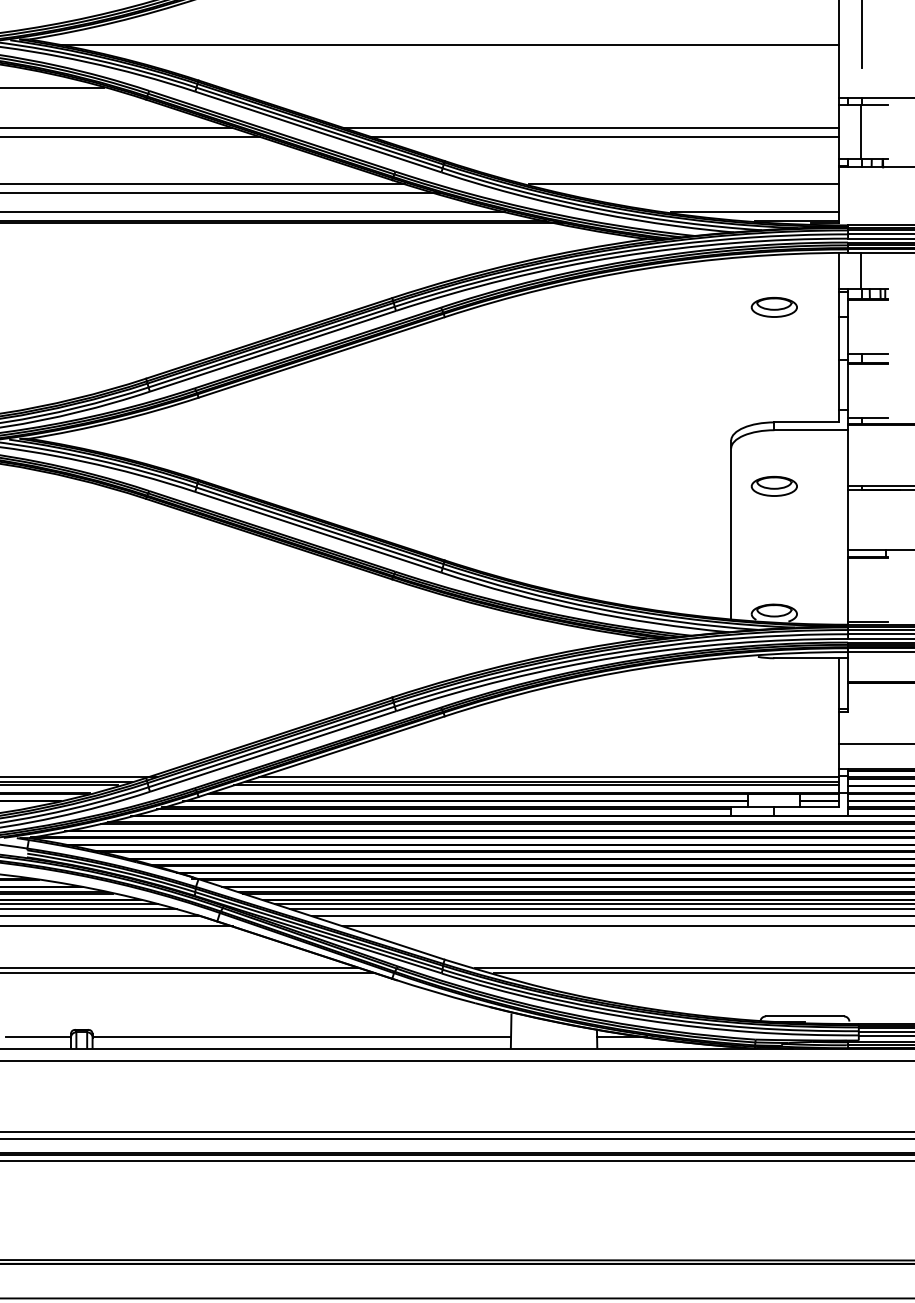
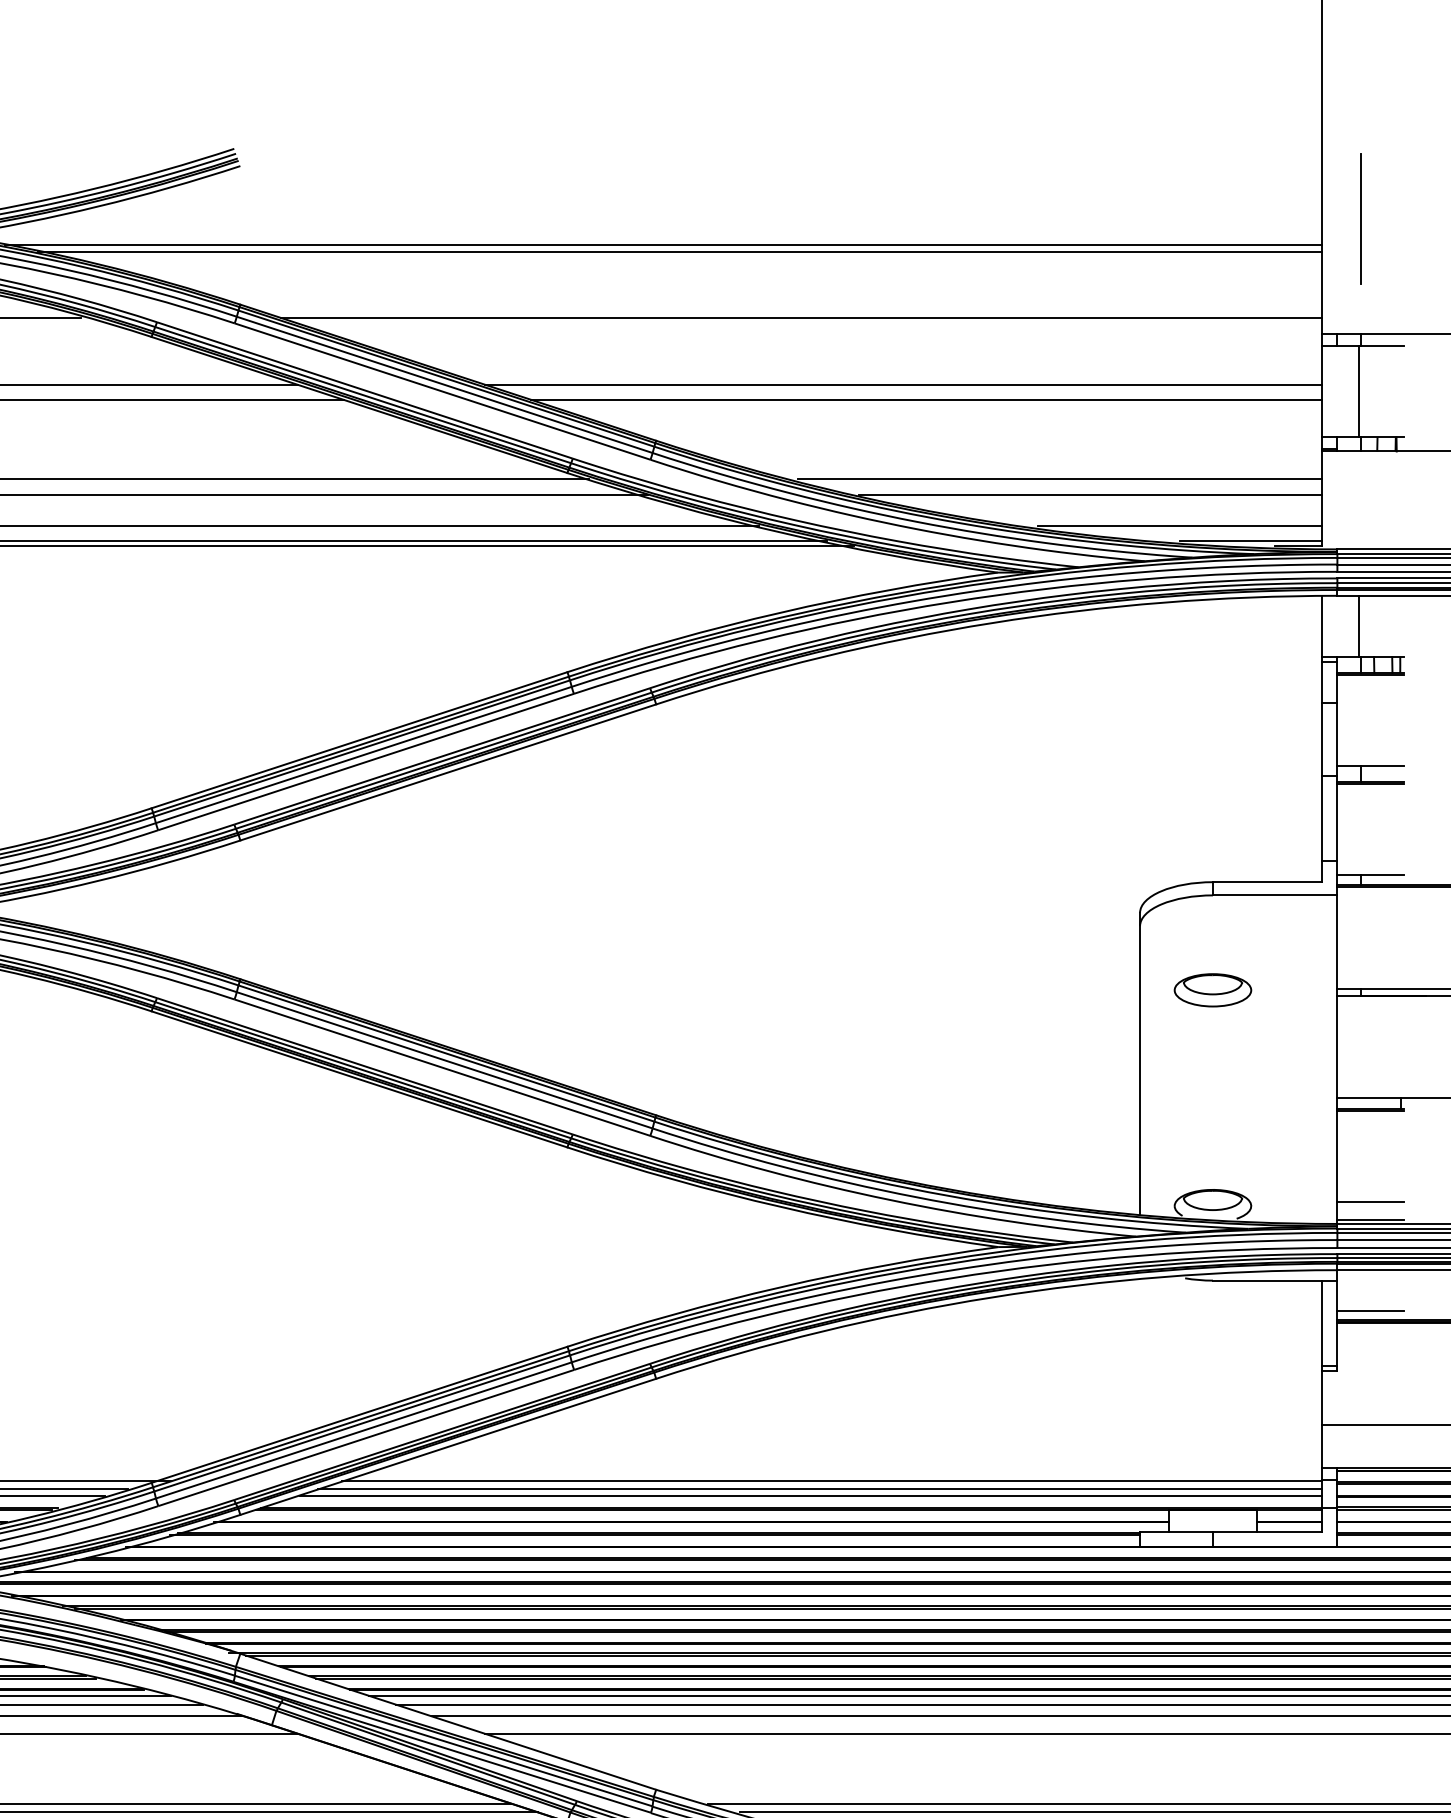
line: (458, 49) -> (679, 252), added
line: (530, 88) -> (801, 318), added
line: (701, 193) -> (1089, 495), added
part: (773, 307) -> (1211, 688), removed
line: (867, 611) -> (1370, 1201), added
line: (867, 676) -> (1370, 1311), added

